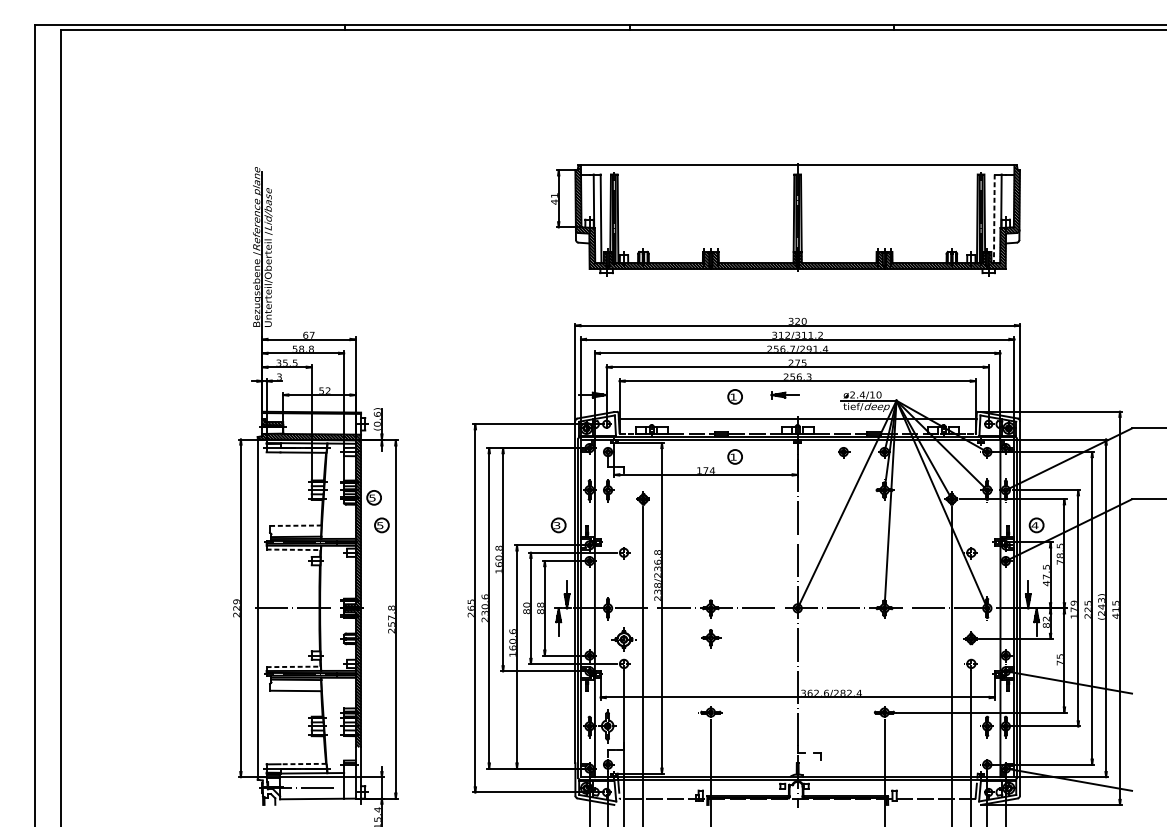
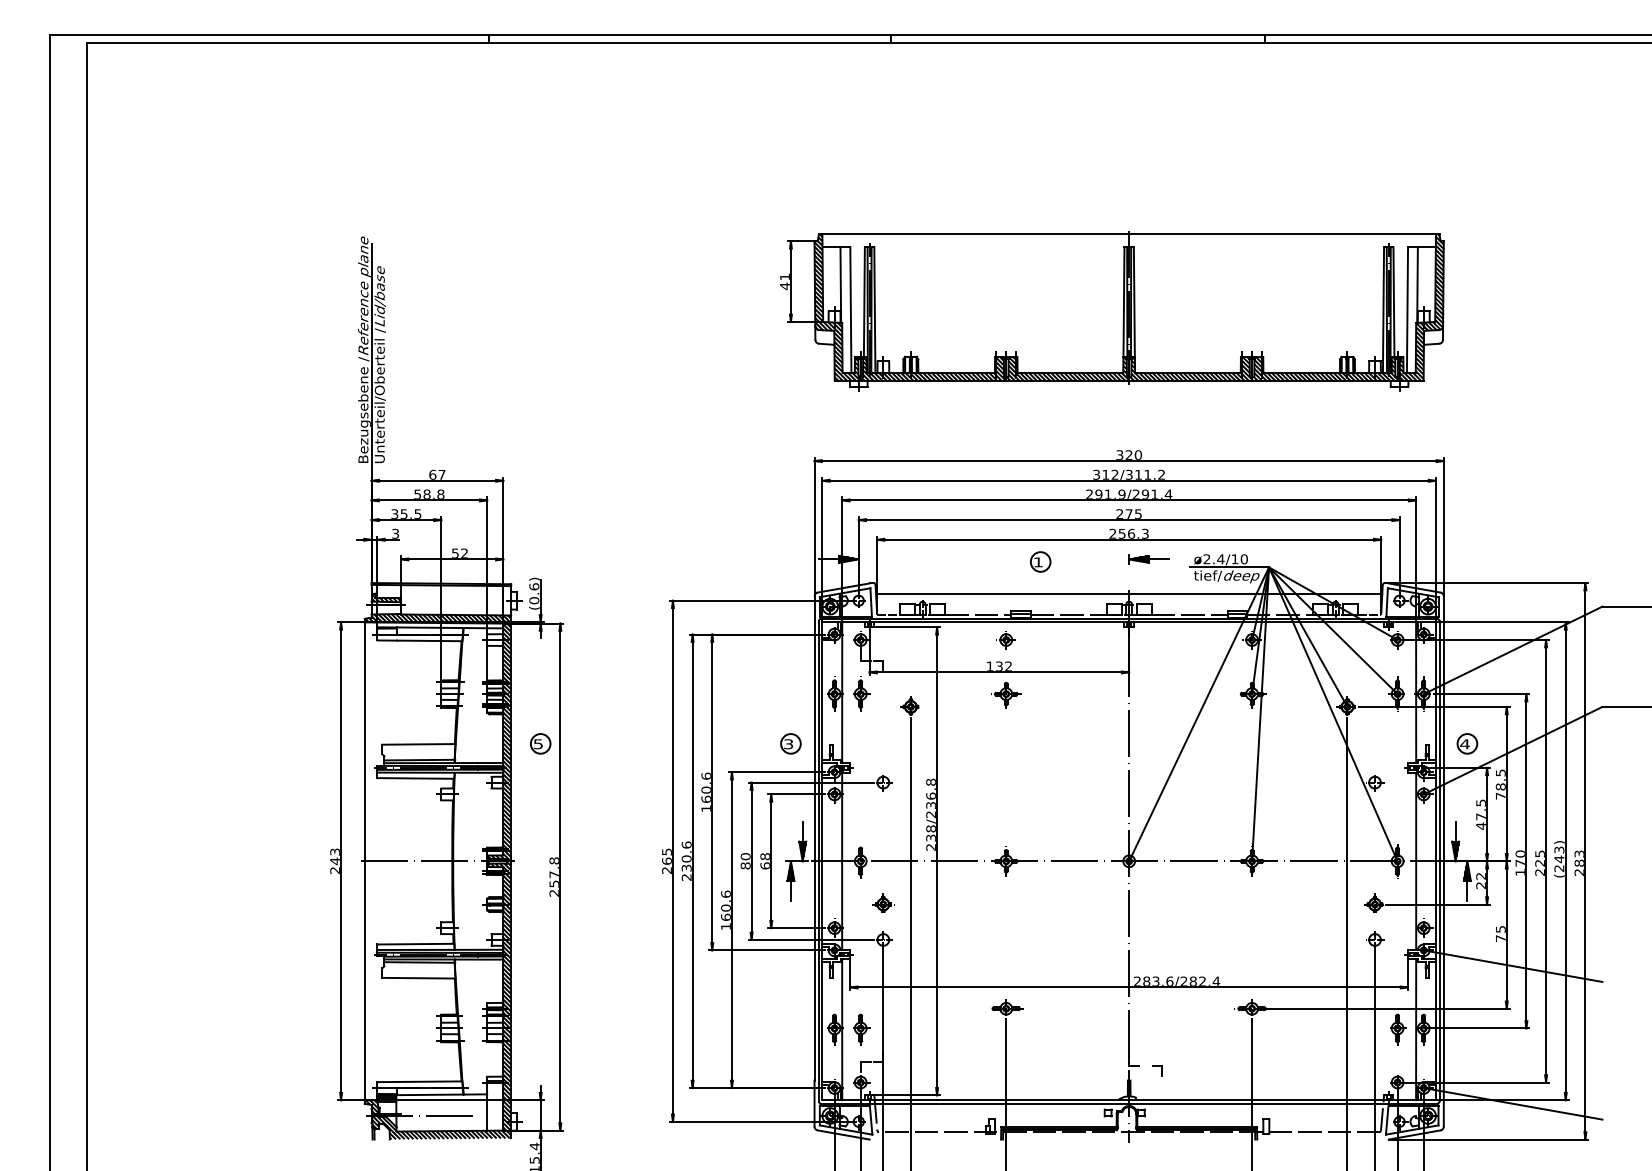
line: (994, 219) -> (1407, 310), dashed -> solid
text: (784, 348) -> (1110, 493), 256.7/291.4 -> 291.9/291.4
part: (785, 395) -> (1148, 559), moved
part: (843, 452) -> (1005, 640), moved
part: (735, 456) -> (1040, 646), removed
text: (708, 470) -> (1003, 665), 174 -> 132
part: (374, 497) -> (529, 704), removed
line: (295, 525) -> (418, 744), dashed -> solid
text: (498, 547) -> (705, 775), 160.8 -> 160.6
line: (294, 549) -> (416, 778), dashed -> solid
text: (1073, 602) -> (1519, 853), 179 -> 170
text: (236, 604) -> (334, 856), 229 -> 243
text: (1115, 609) -> (1578, 863), 415 -> 283
text: (540, 611) -> (764, 865), 88 -> 68
text: (1045, 625) -> (1480, 885), 82 -> 22
part: (624, 637) -> (883, 902), size x0.62
part: (711, 638) -> (1006, 695), moved
line: (294, 667) -> (416, 944), dashed -> solid
text: (809, 692) -> (1146, 980), 362.6/282.4 -> 283.6/282.4
part: (608, 727) -> (861, 1029), size x0.71
line: (303, 763) -> (429, 1081), dashed -> solid
hatch: (309, 775) -> (437, 1098), added

